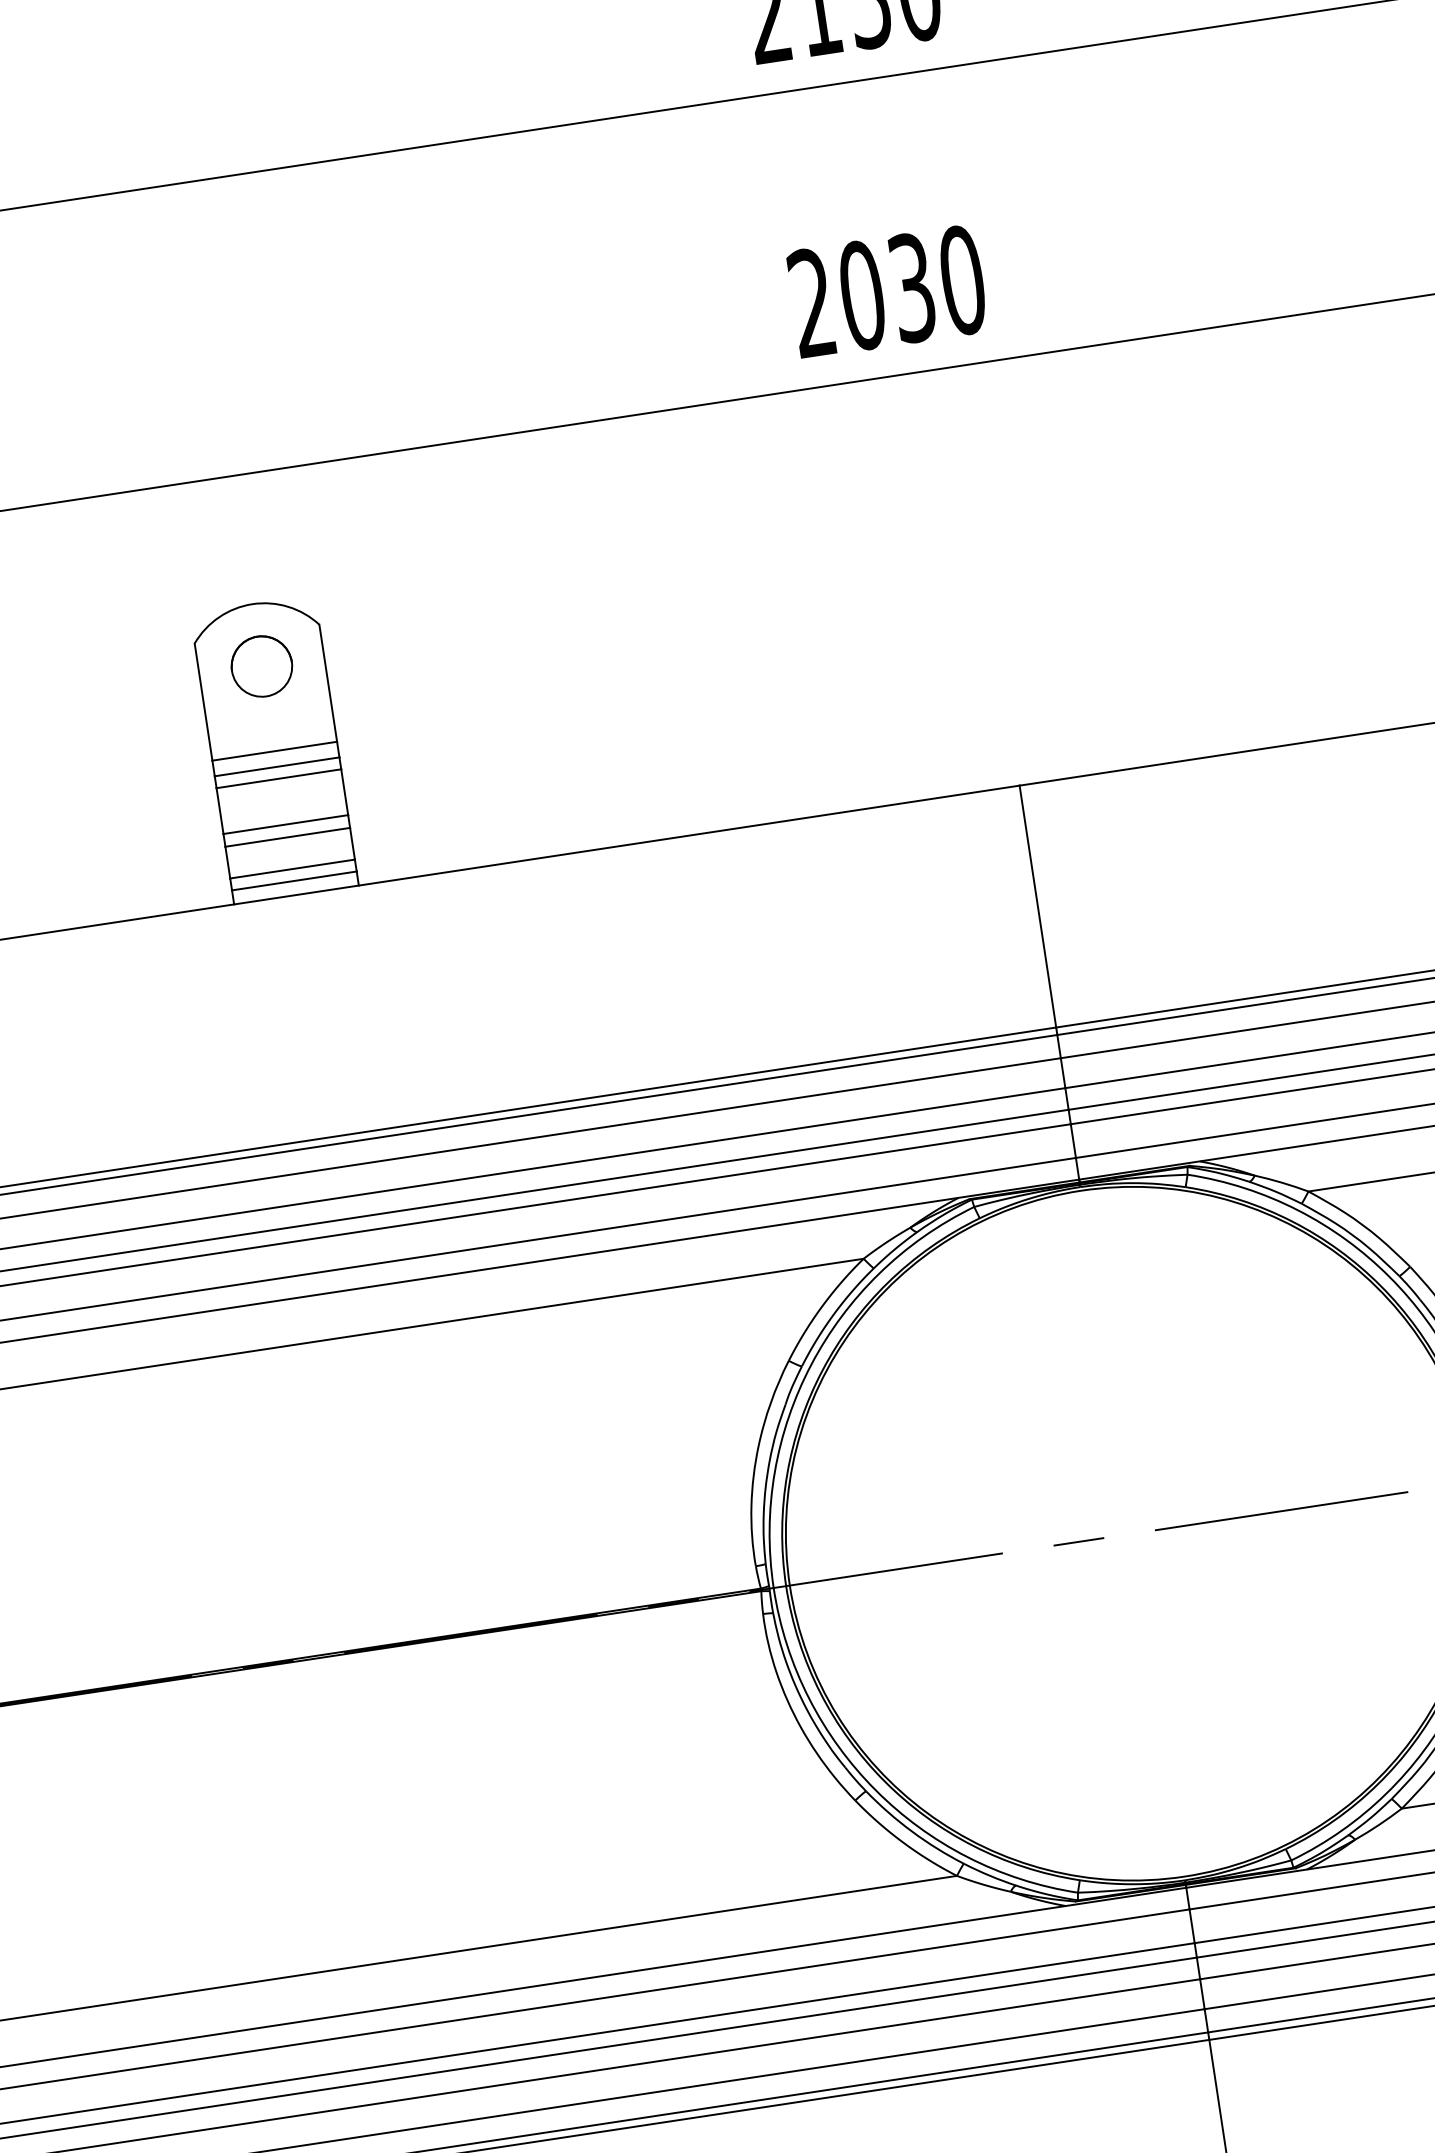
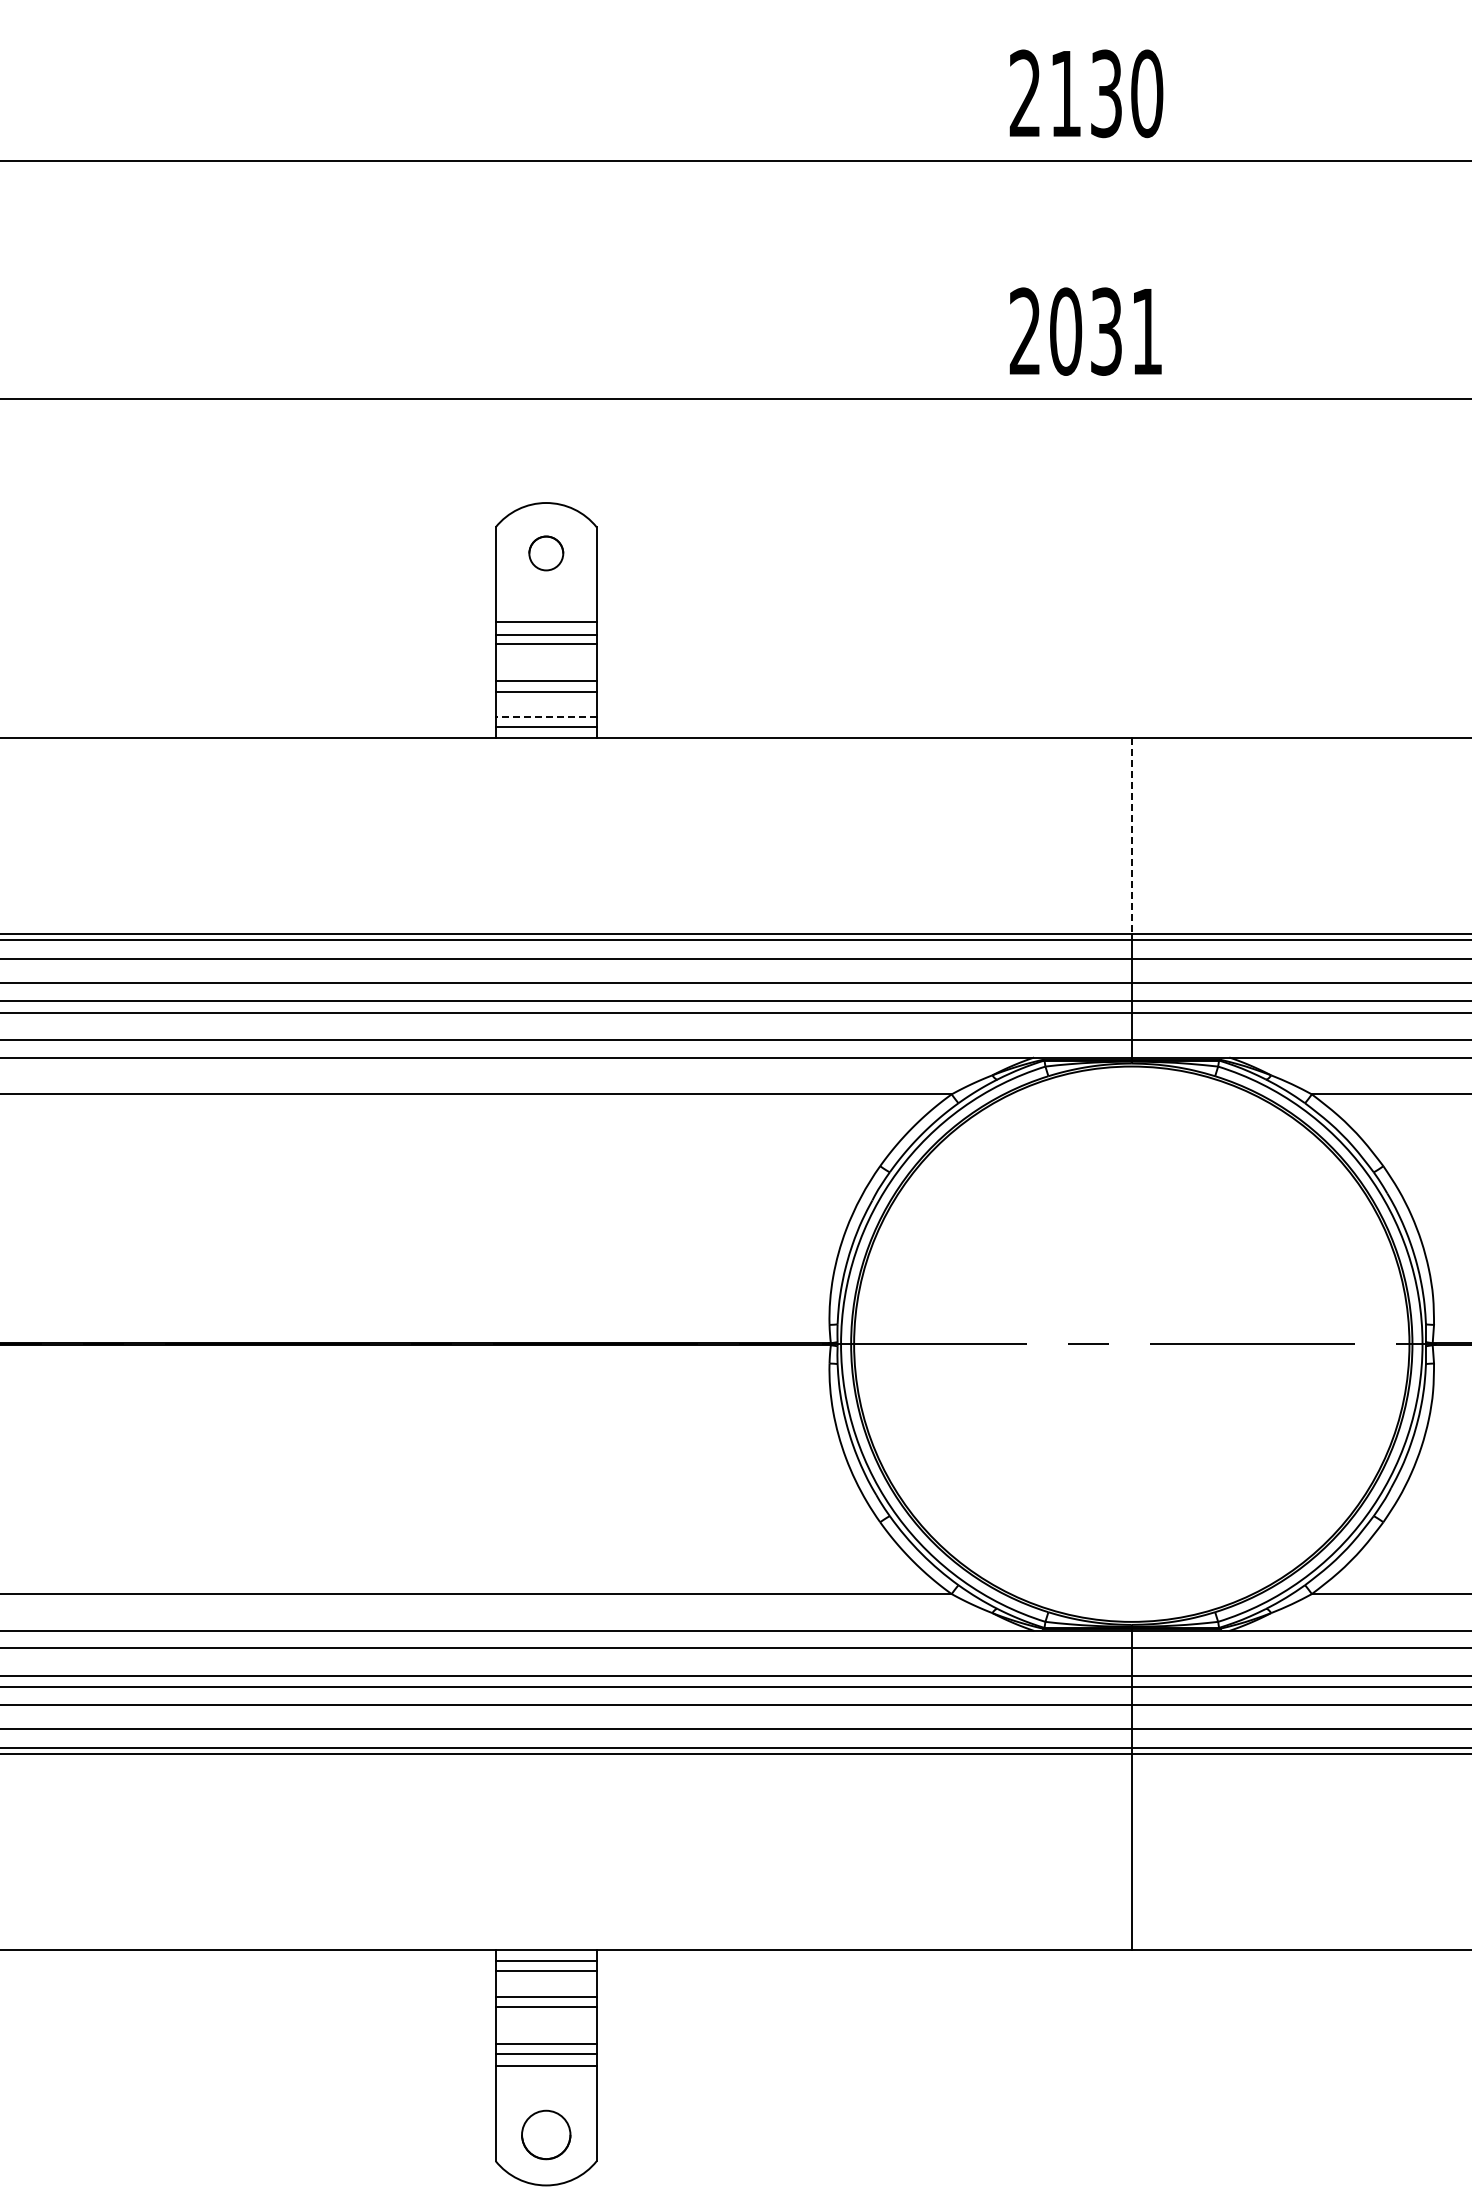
text: (963, 280) -> (1147, 331), 2030 -> 2031
circle: (262, 666) -> (546, 553), size x0.7
line: (291, 869) -> (545, 717), solid -> dashed
line: (1037, 906) -> (1131, 836), solid -> dashed

